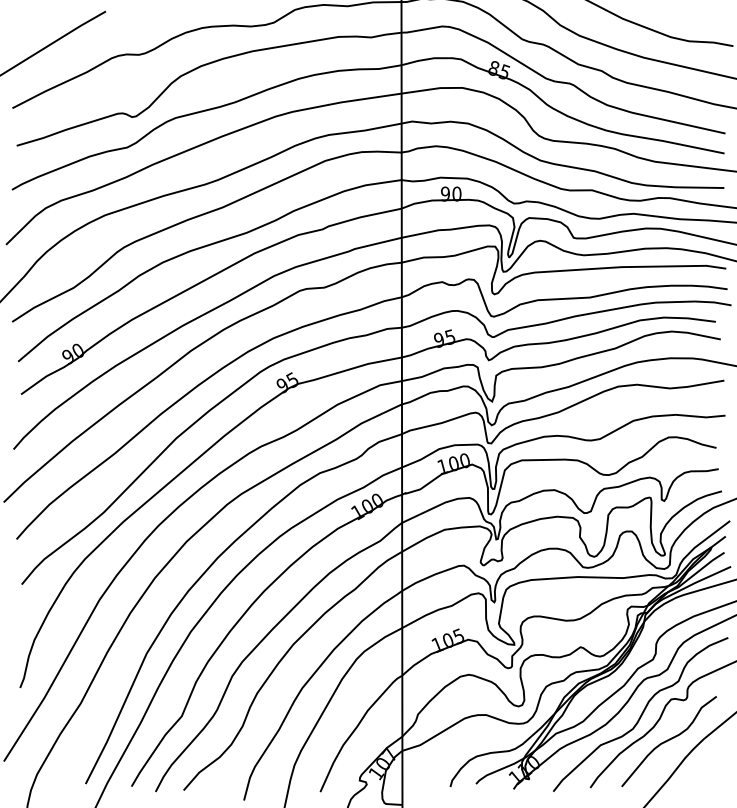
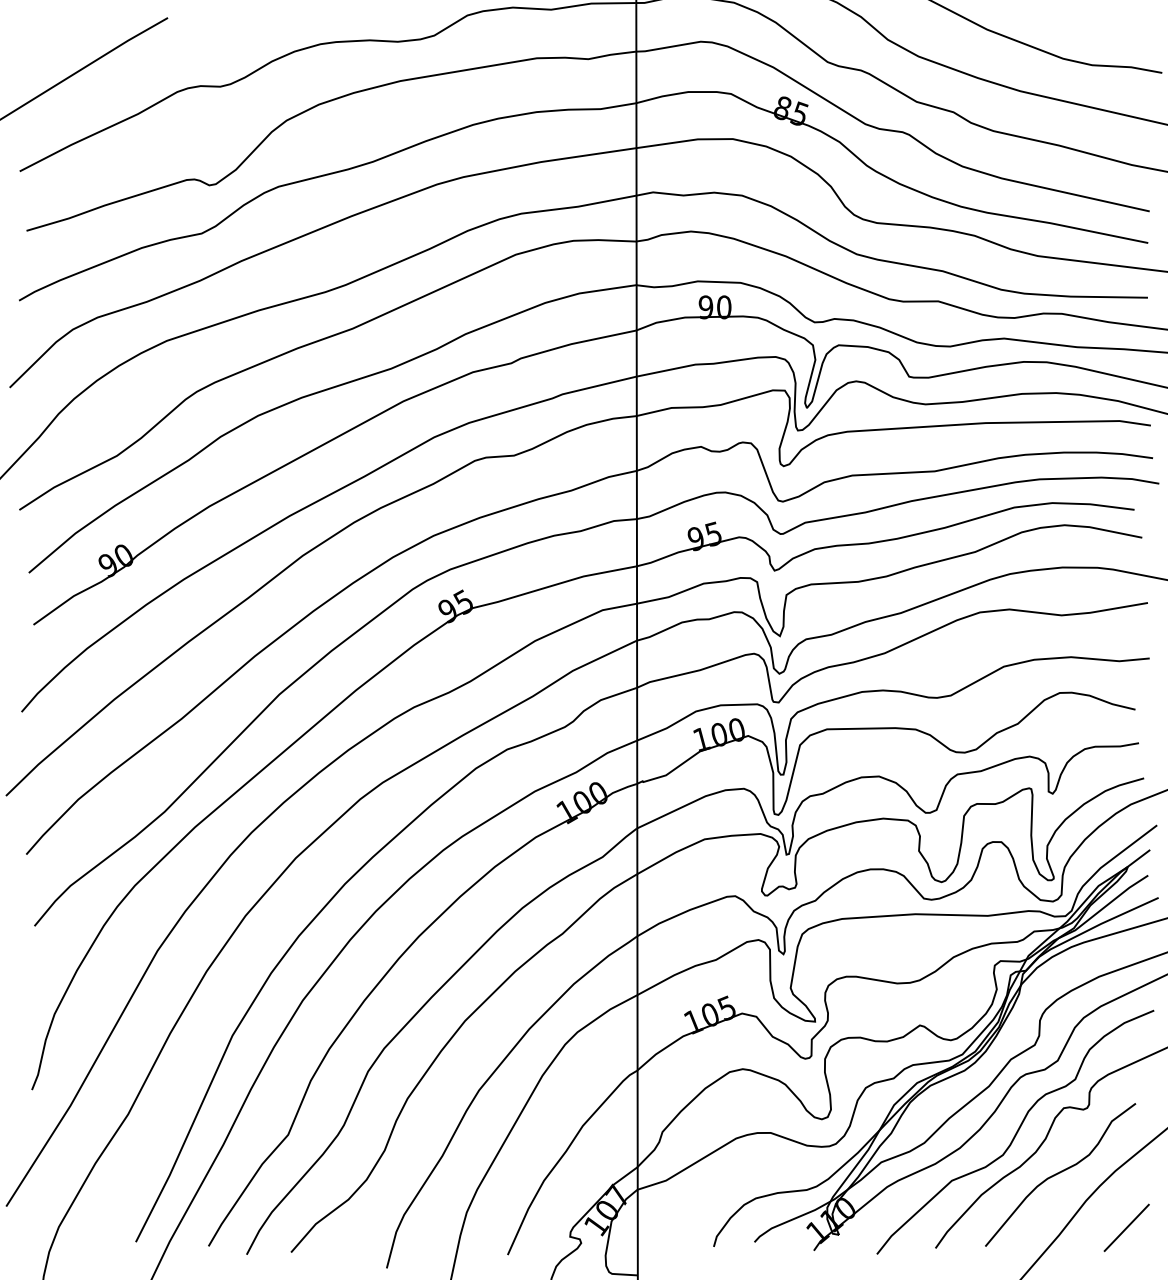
line: (710, 774) -> (1125, 1227), added

